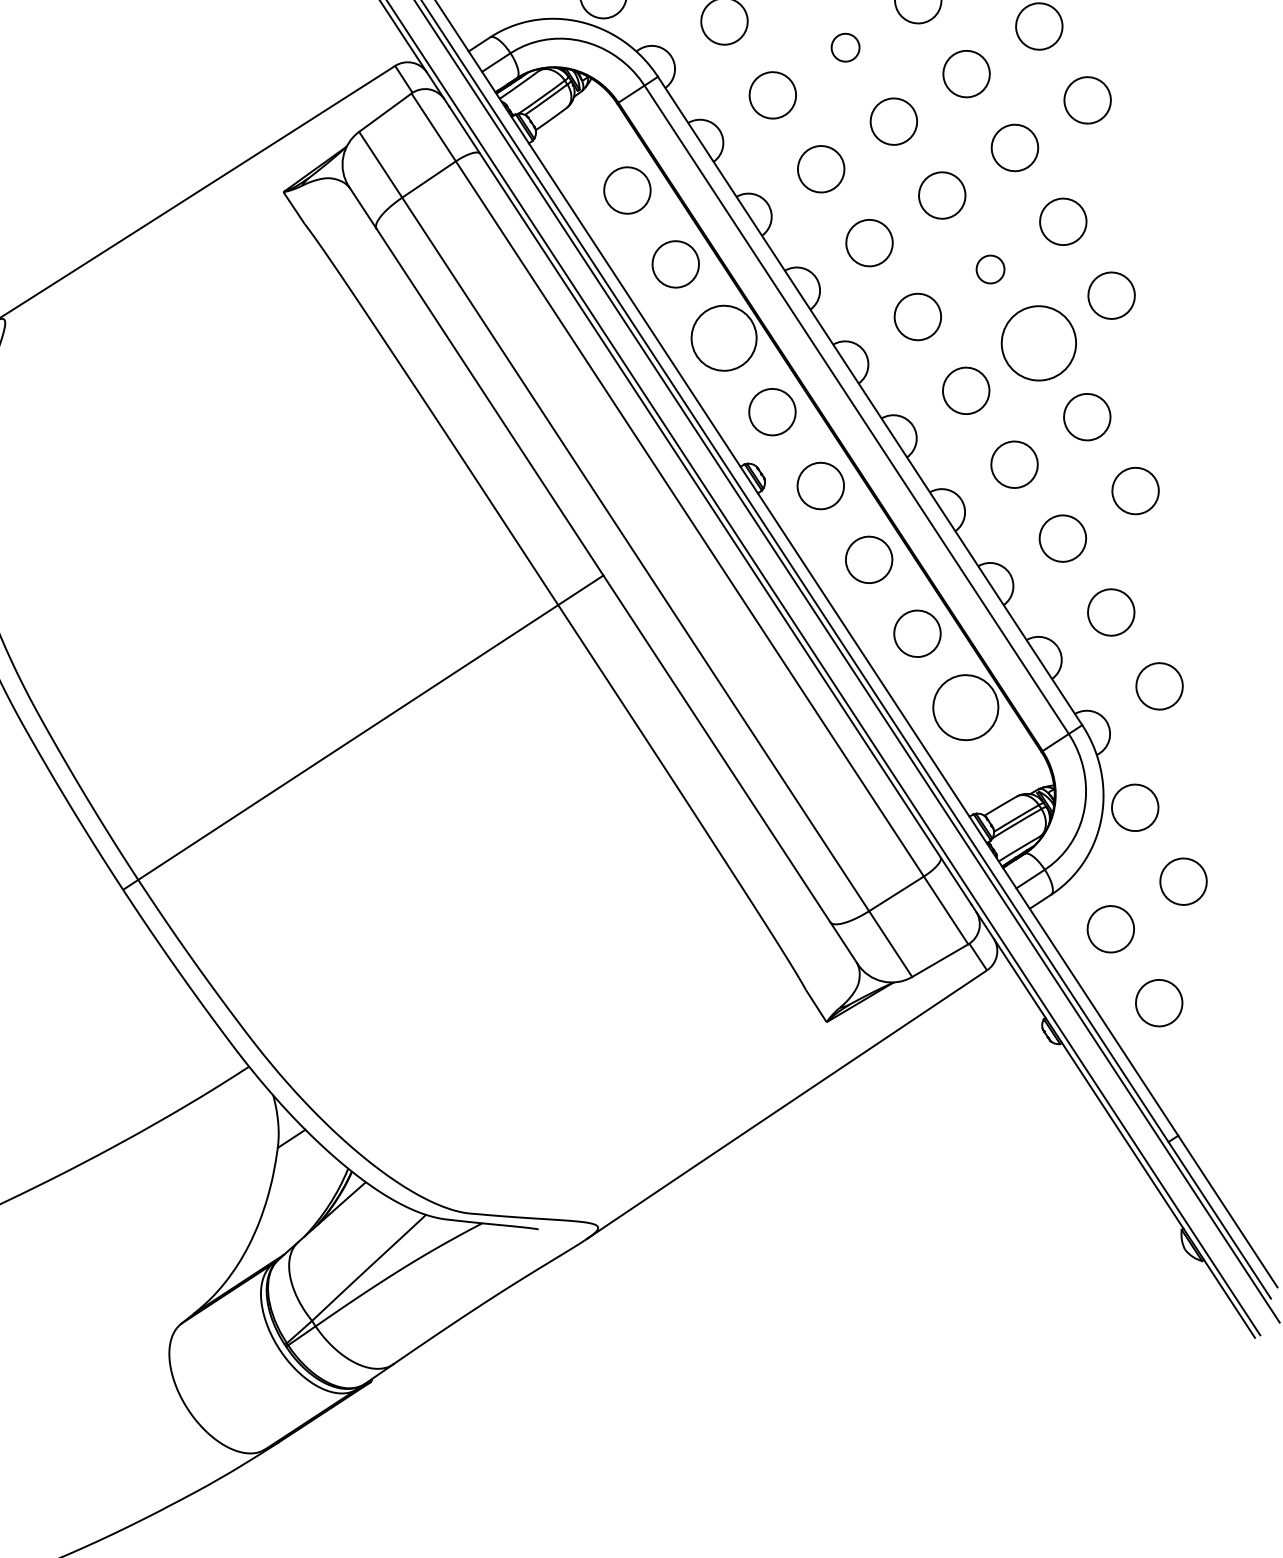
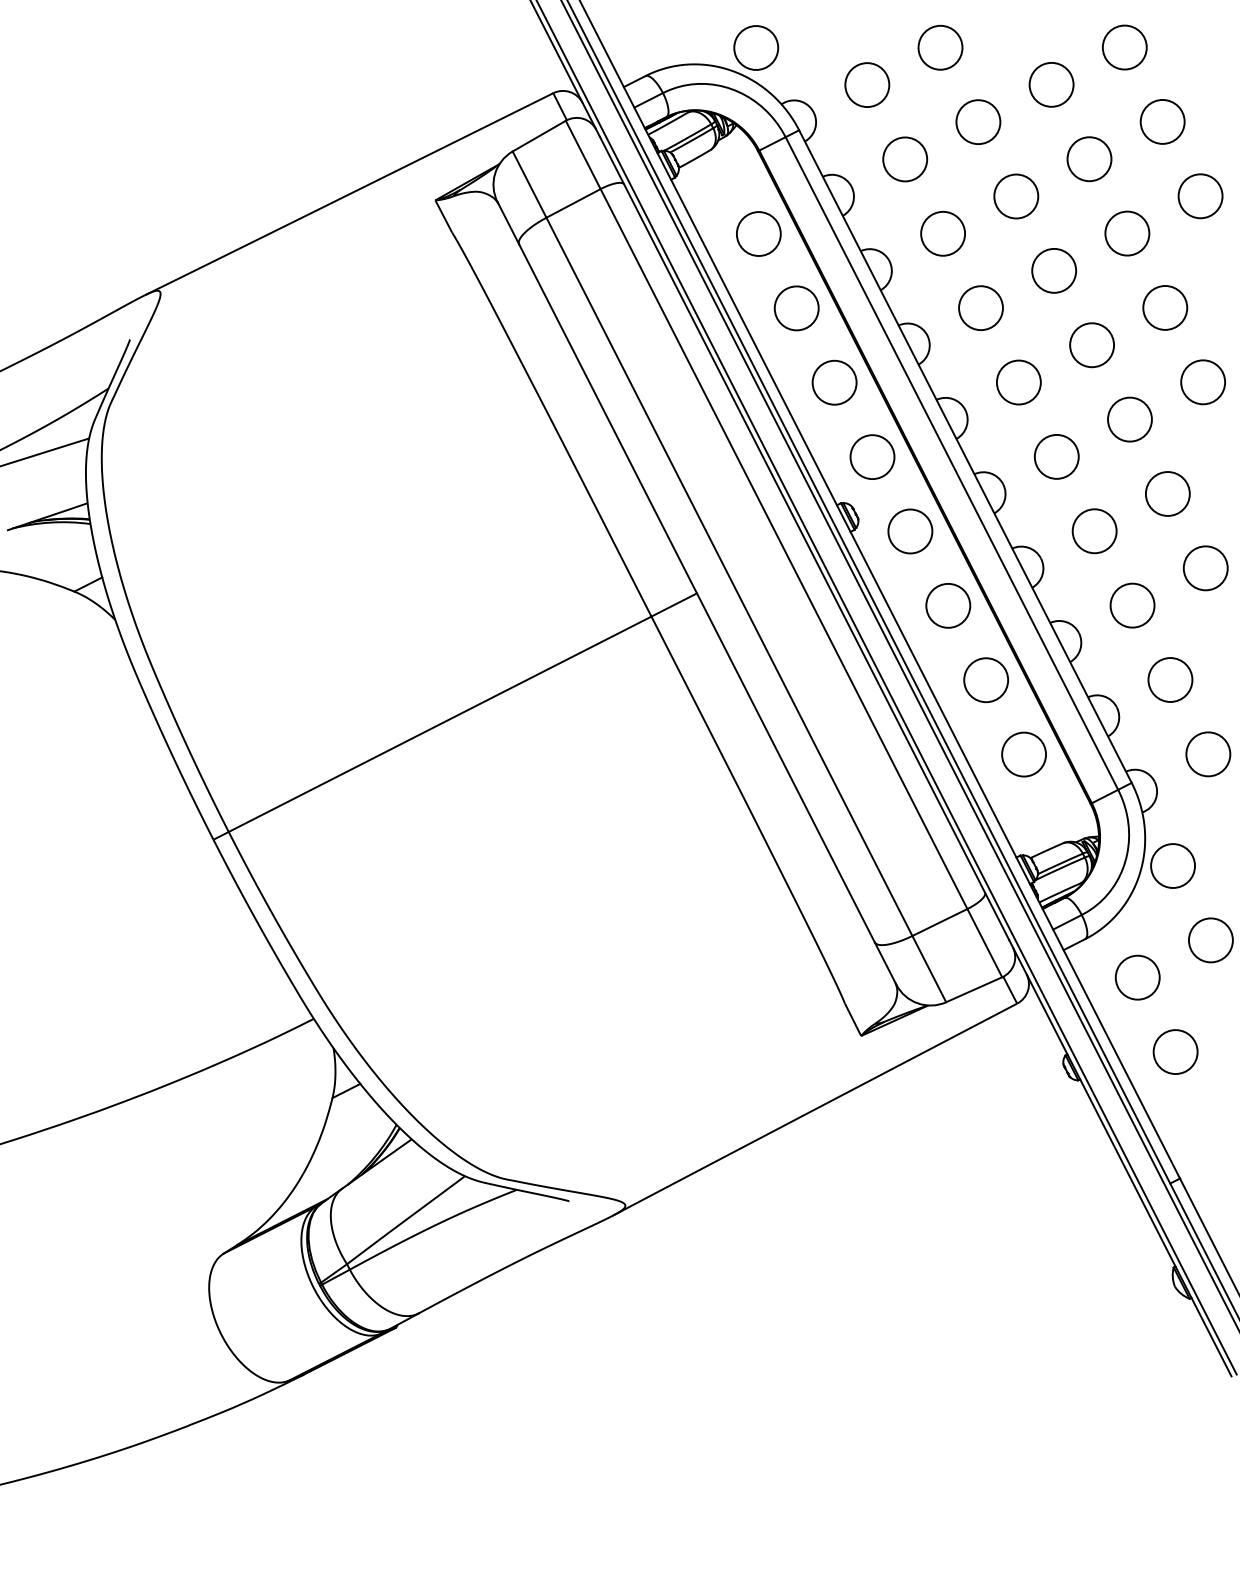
circle: (845, 47) -> (978, 121), size x1.67
circle: (990, 269) -> (1091, 345), size x1.67
circle: (723, 338) -> (834, 382), size x0.71
circle: (1038, 343) -> (1129, 419), size x0.62
circle: (966, 707) -> (1024, 754), size x0.71

